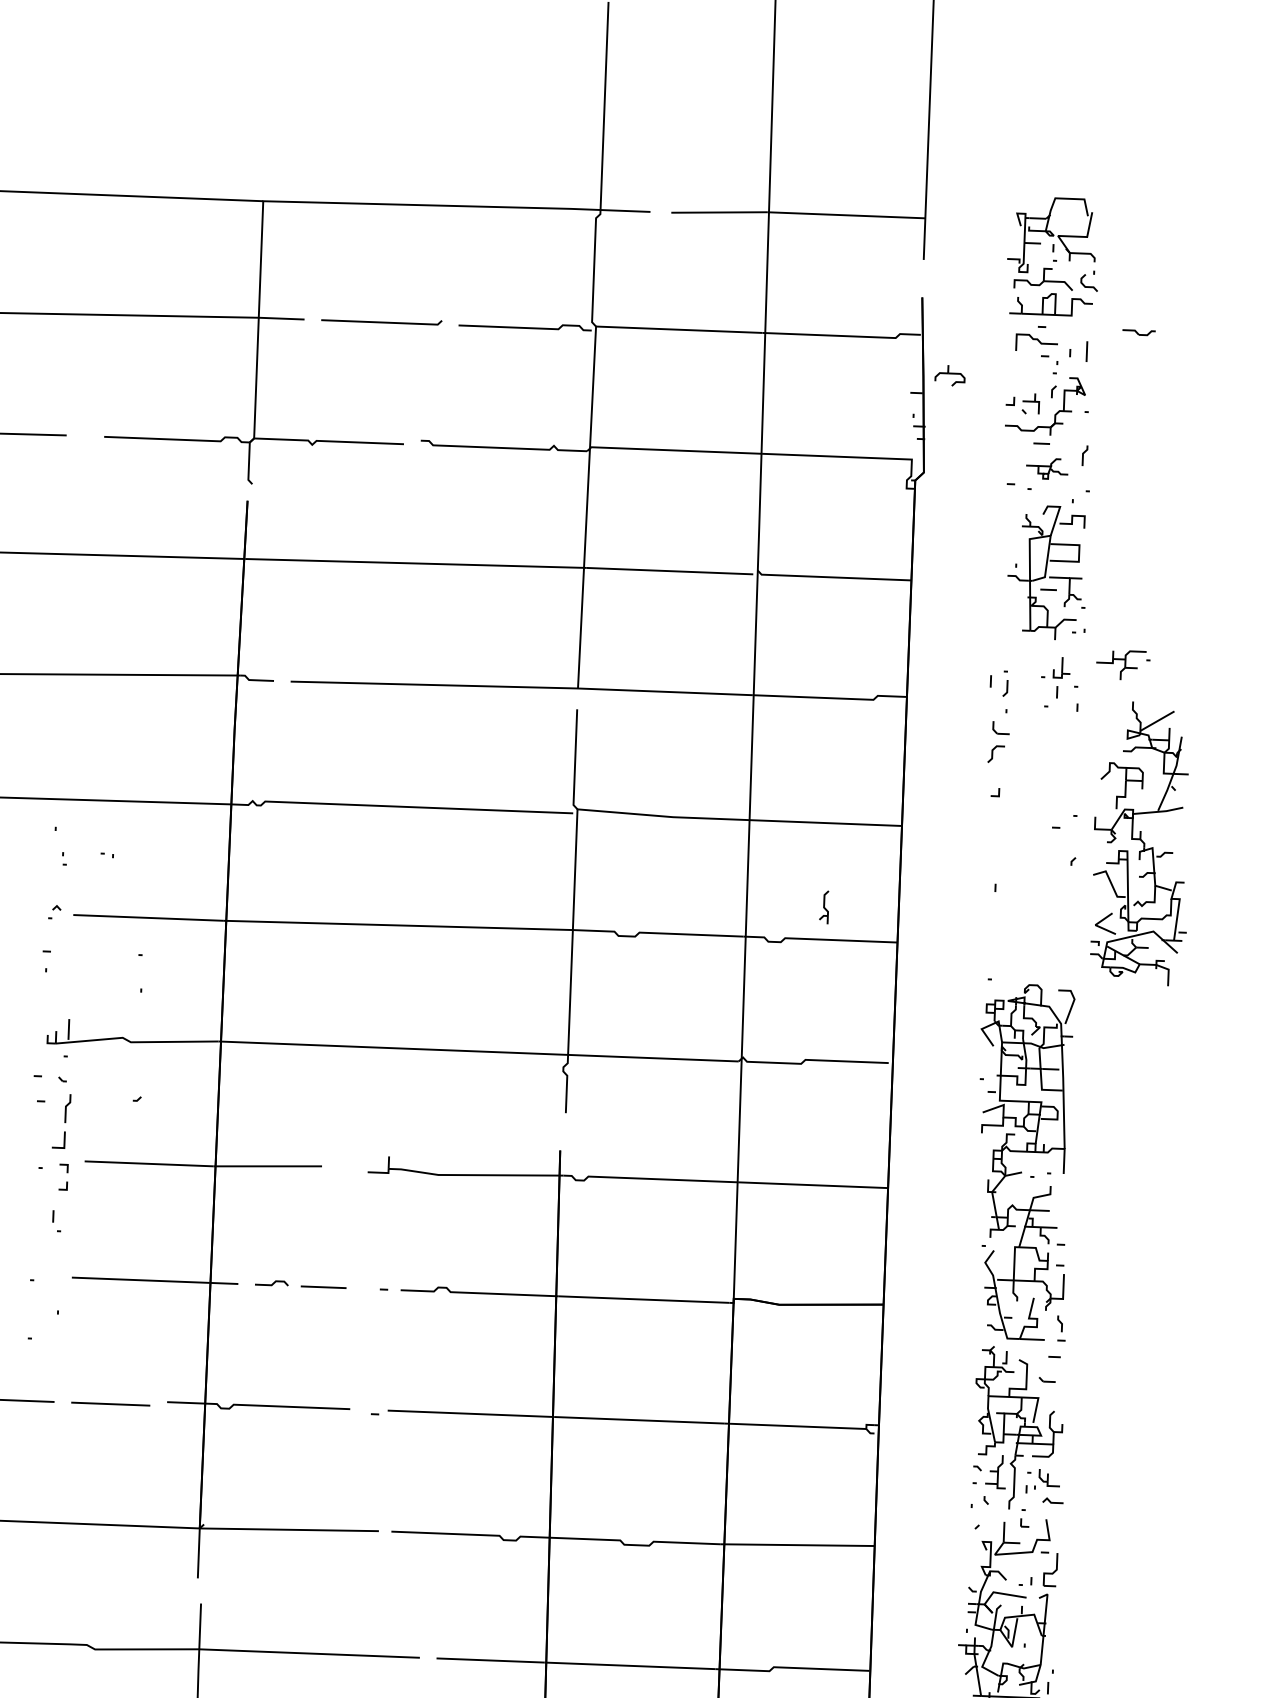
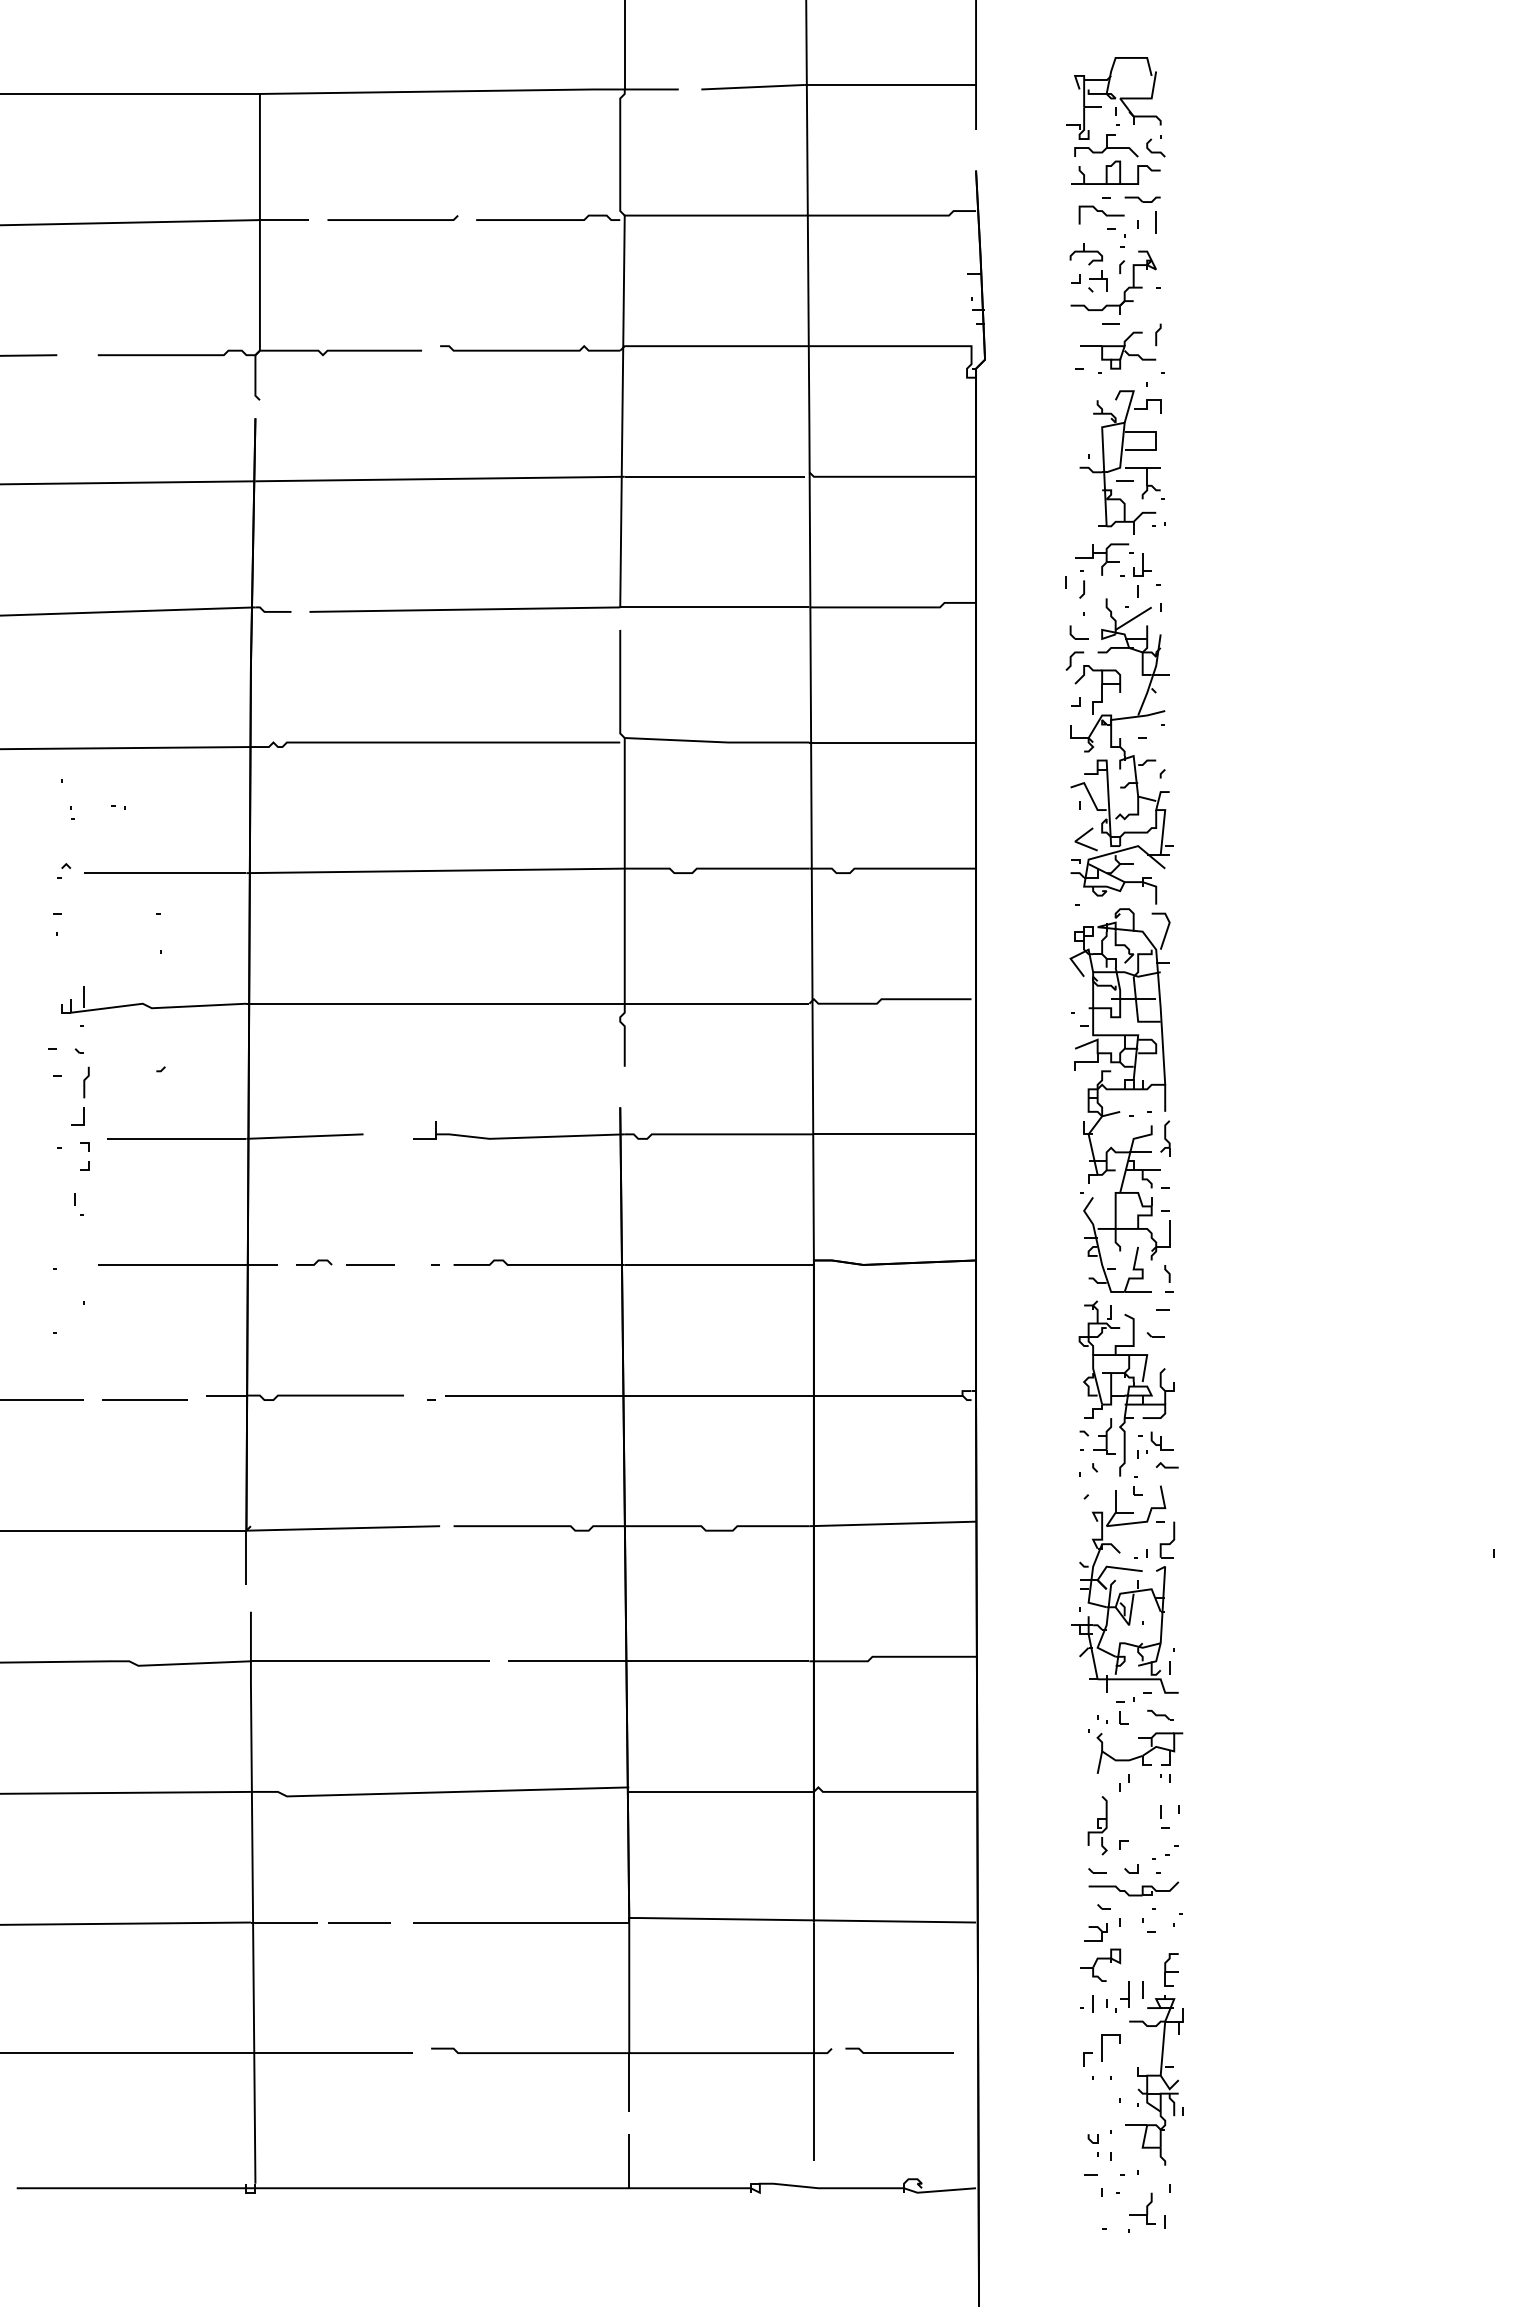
part: (1138, 332) -> (1142, 199), moved
part: (950, 376) -> (1086, 254), moved
part: (1047, 468) -> (1118, 350), size x1.67
part: (1123, 665) -> (1104, 559), moved
part: (1141, 843) -> (1121, 751), moved
part: (824, 907) -> (1165, 1138), moved

